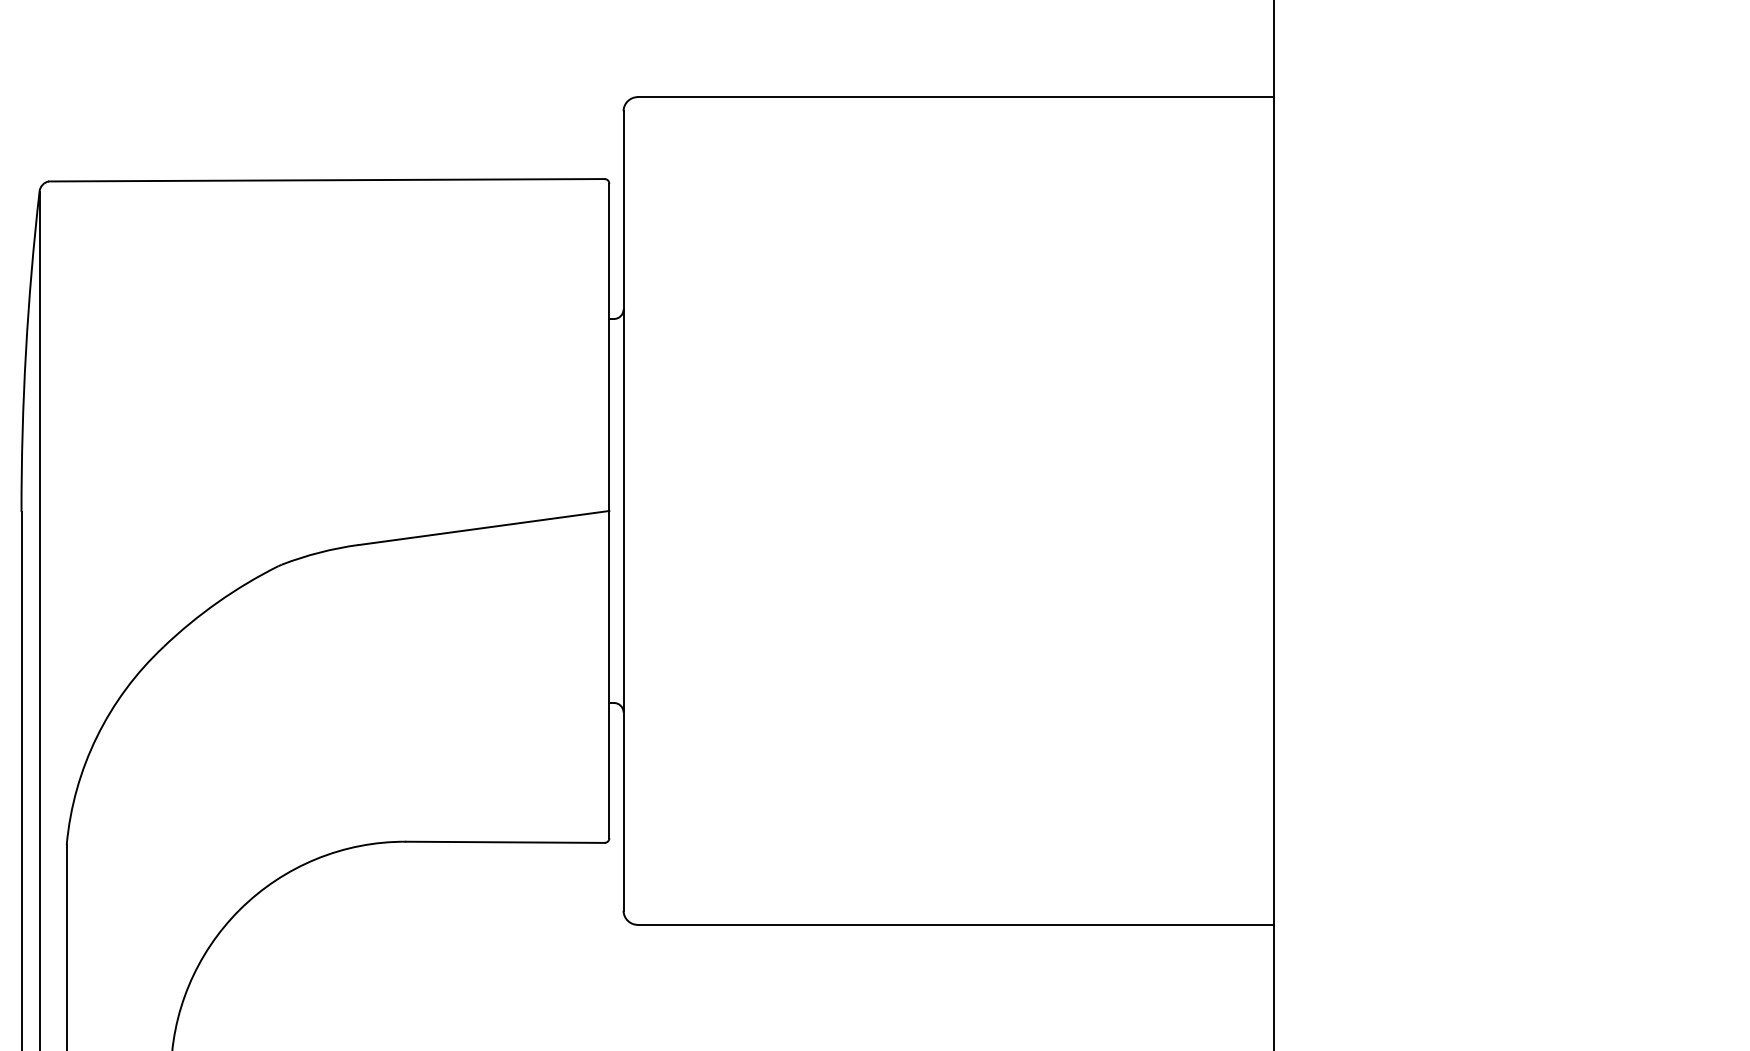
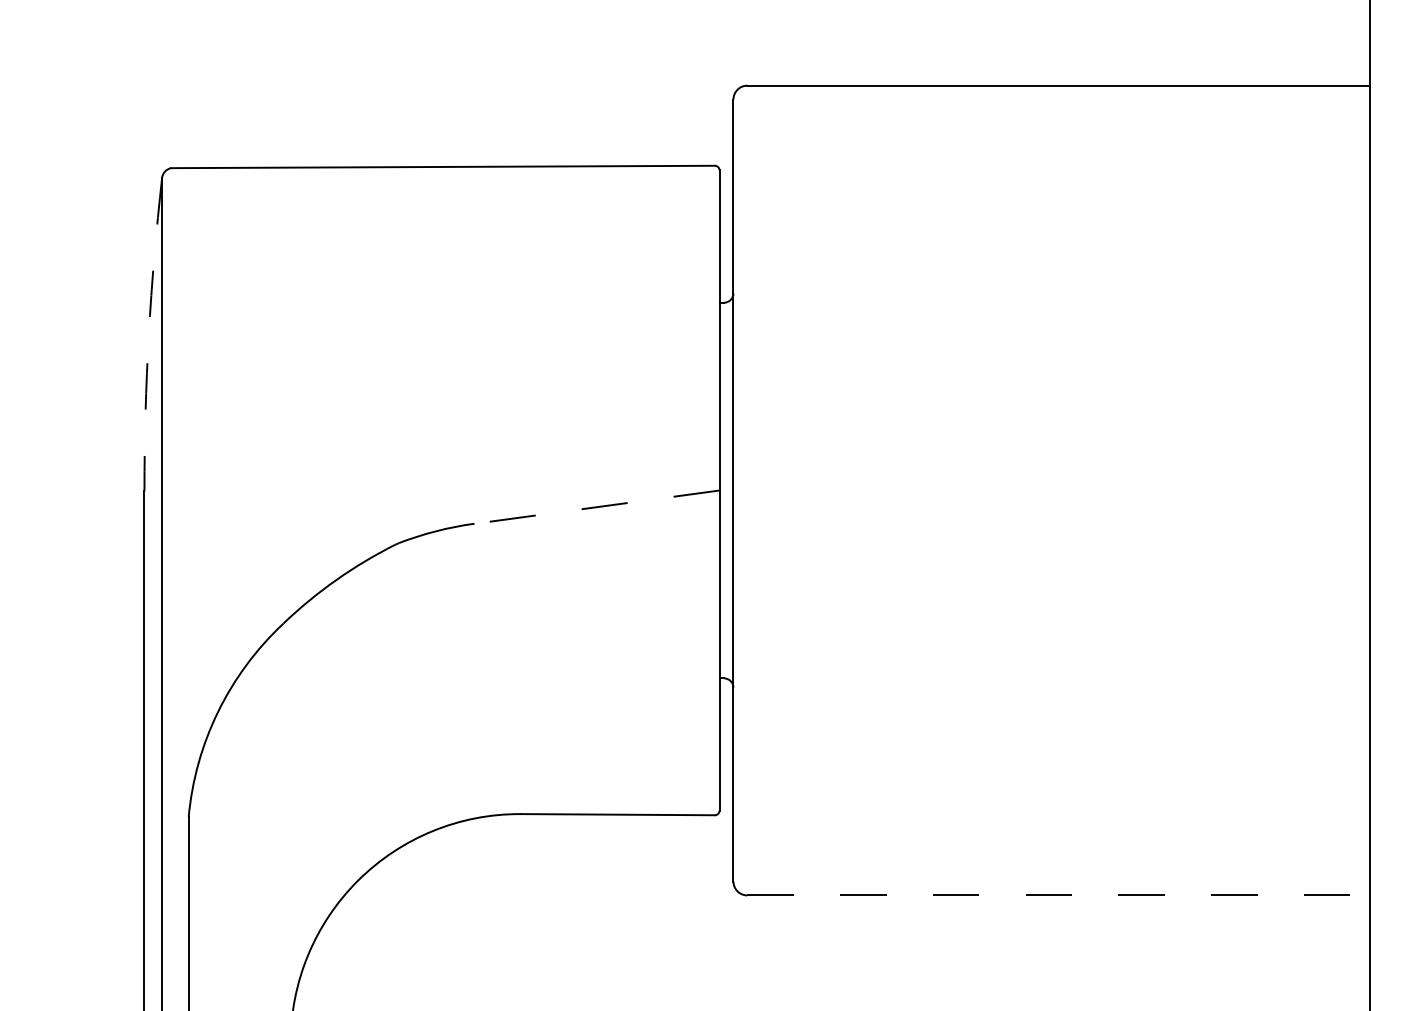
arc: (26, 351) -> (149, 334), solid -> dashed
line: (483, 528) -> (596, 507), solid -> dashed
line: (956, 924) -> (1059, 895), solid -> dashed

